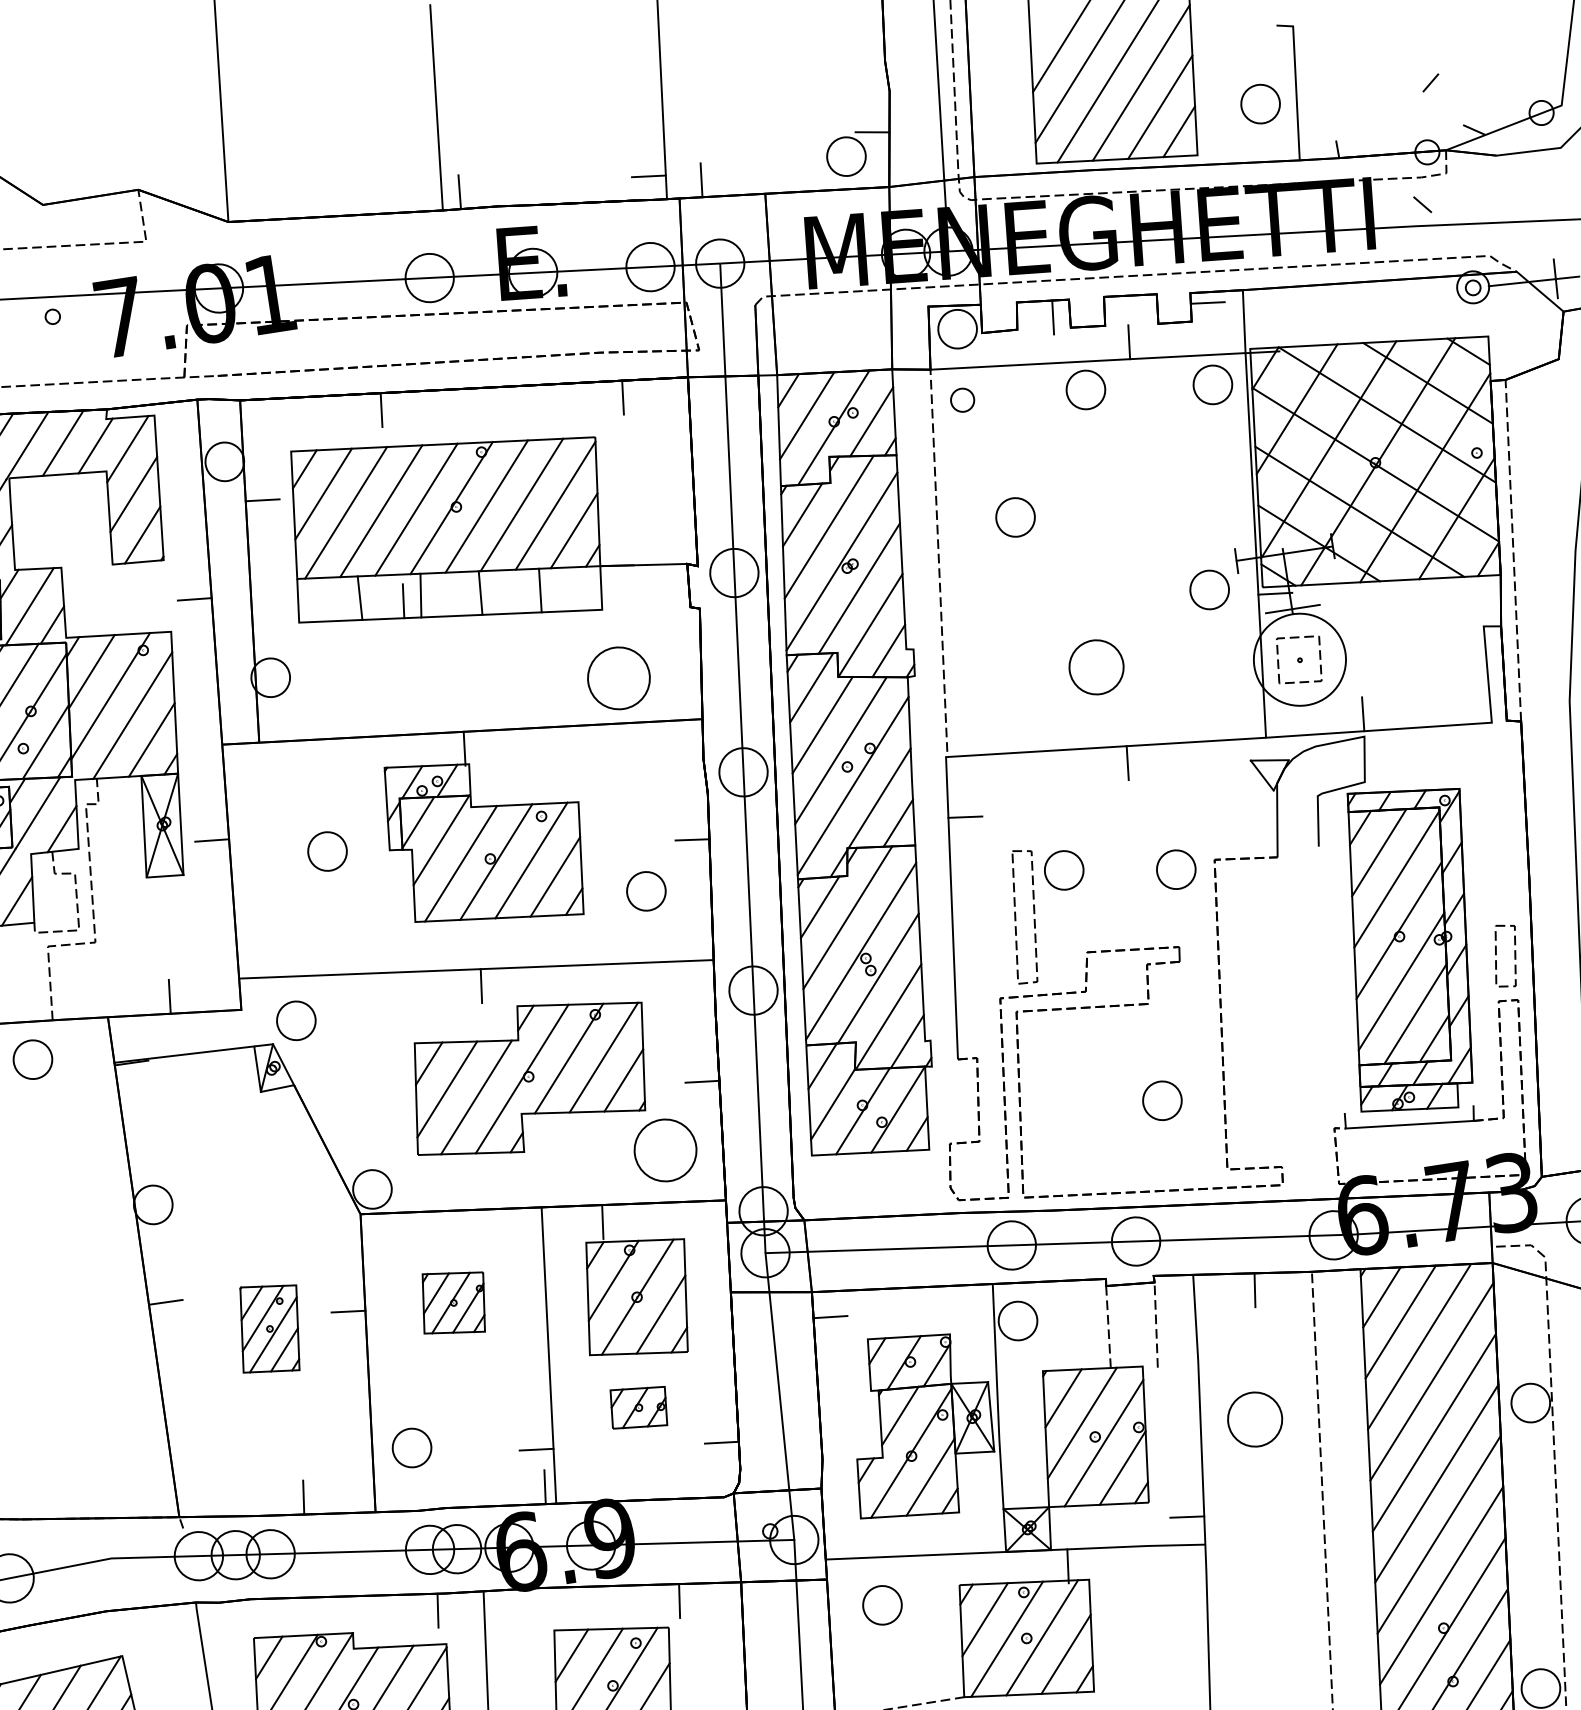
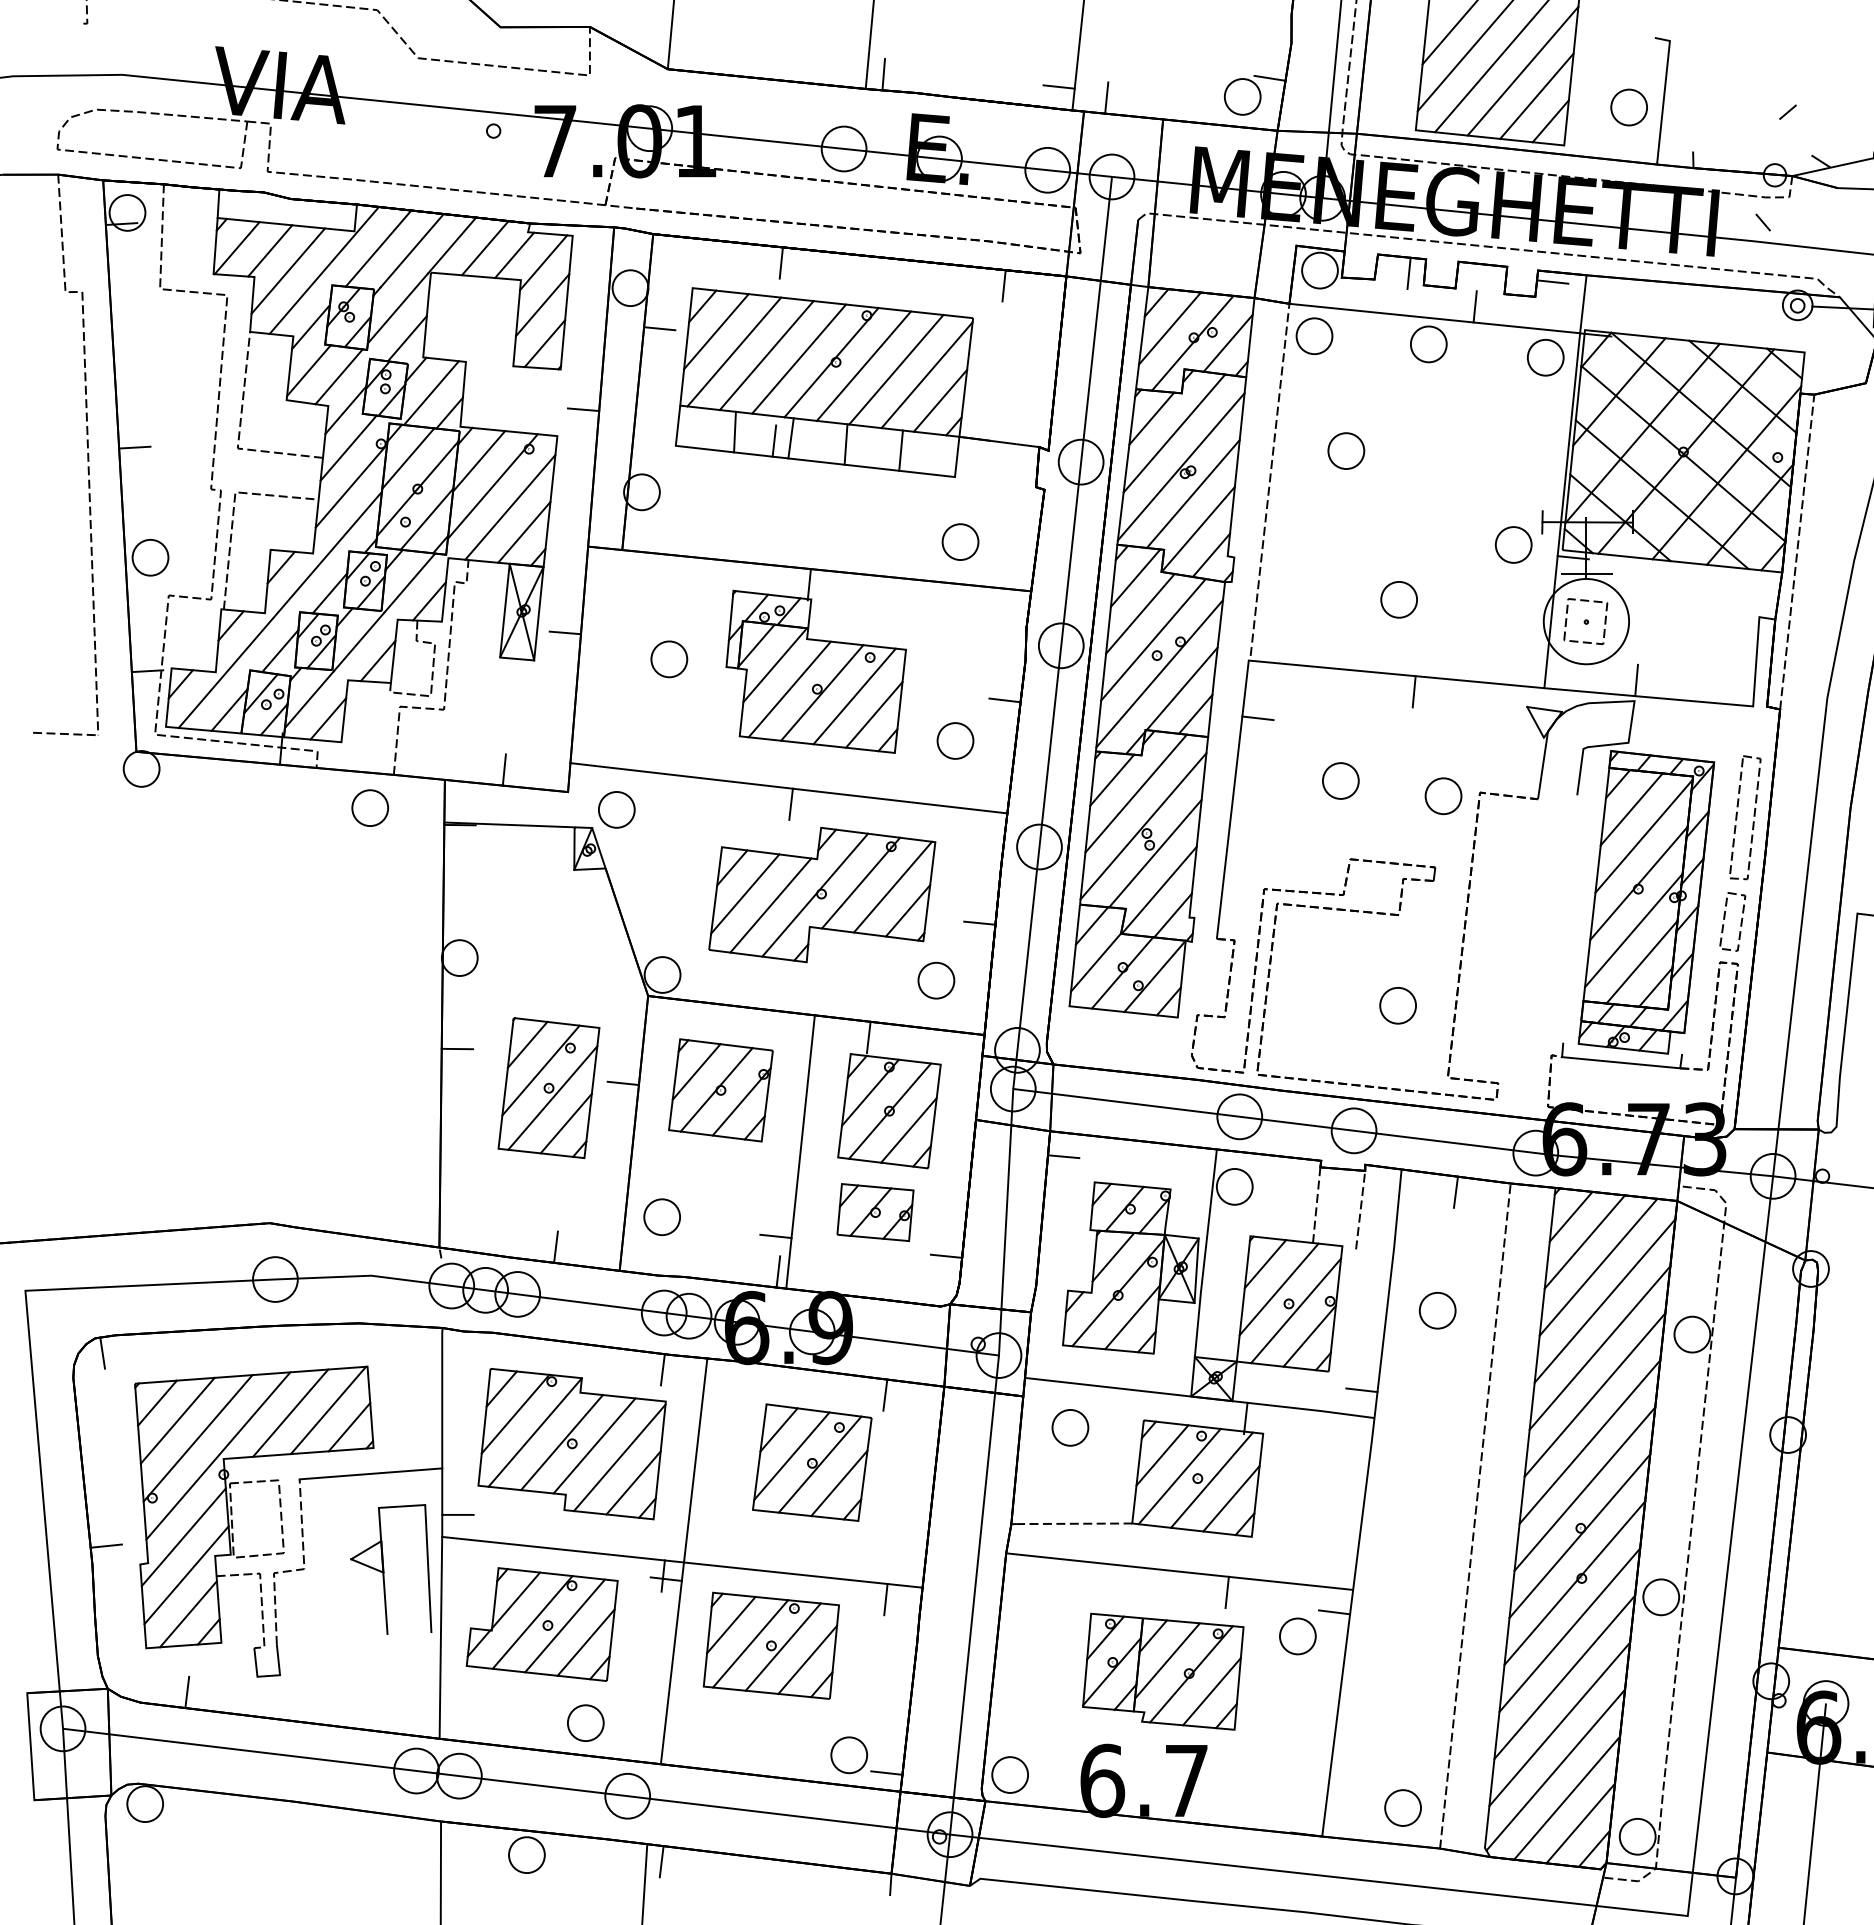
part: (962, 400) -> (1314, 336), size x1.67
part: (1095, 667) -> (1398, 599), size x0.71
part: (618, 677) -> (960, 541), size x0.62
part: (1016, 917) -> (1737, 817), moved
part: (665, 1150) -> (936, 980), size x0.62
part: (453, 1303) -> (720, 1090), size x1.67
part: (269, 1328) -> (548, 1087), size x1.67
part: (638, 1407) -> (875, 1212), size x1.43
part: (1254, 1419) -> (1437, 1310), size x0.71

